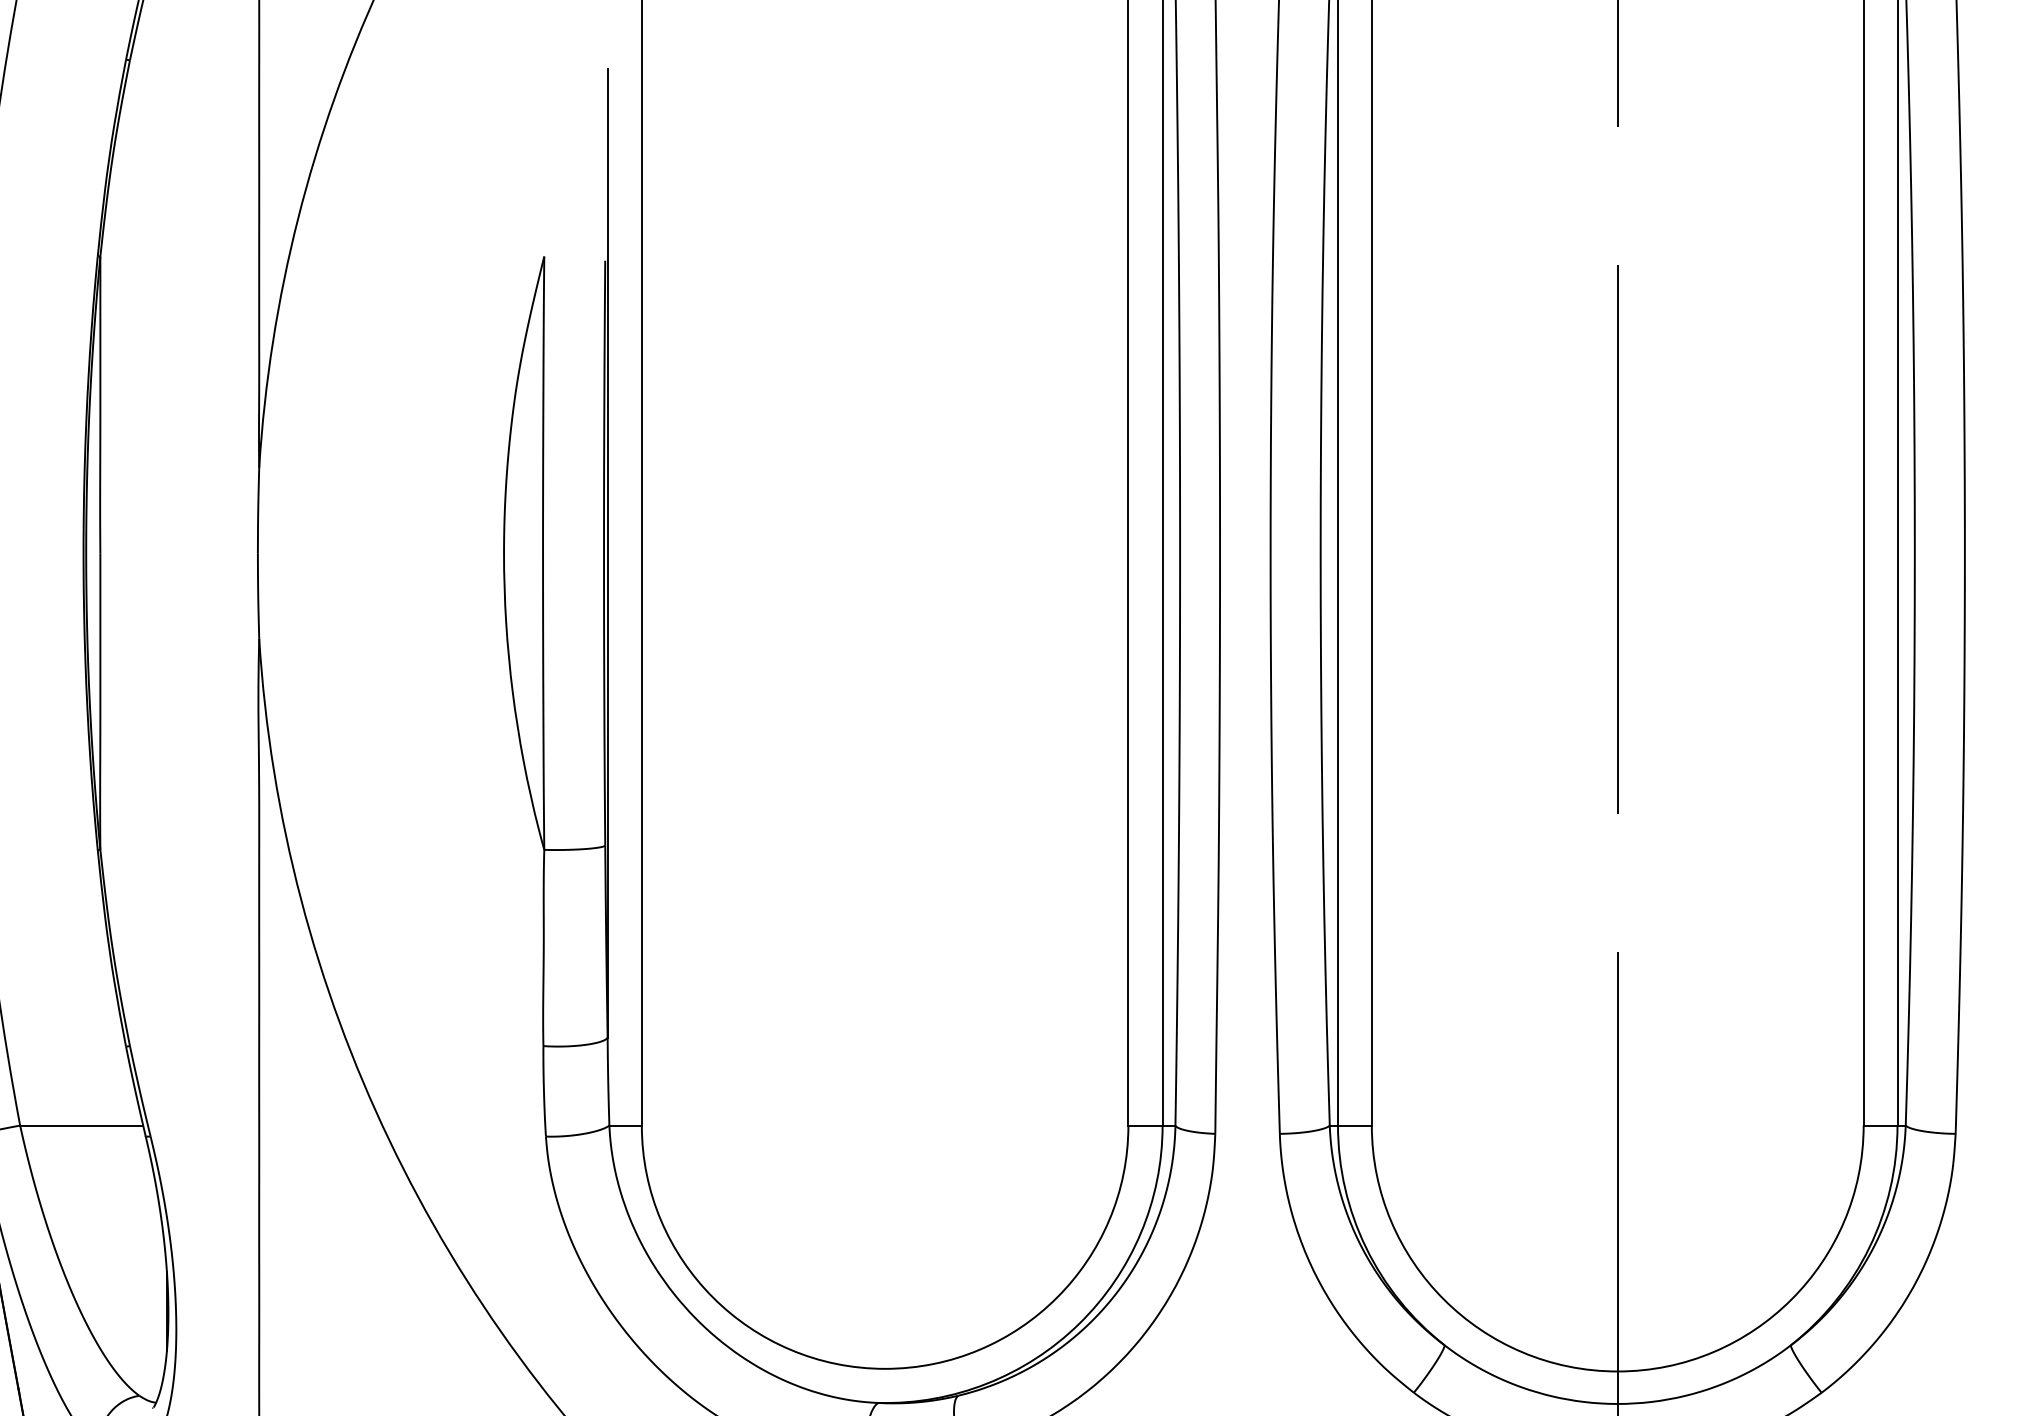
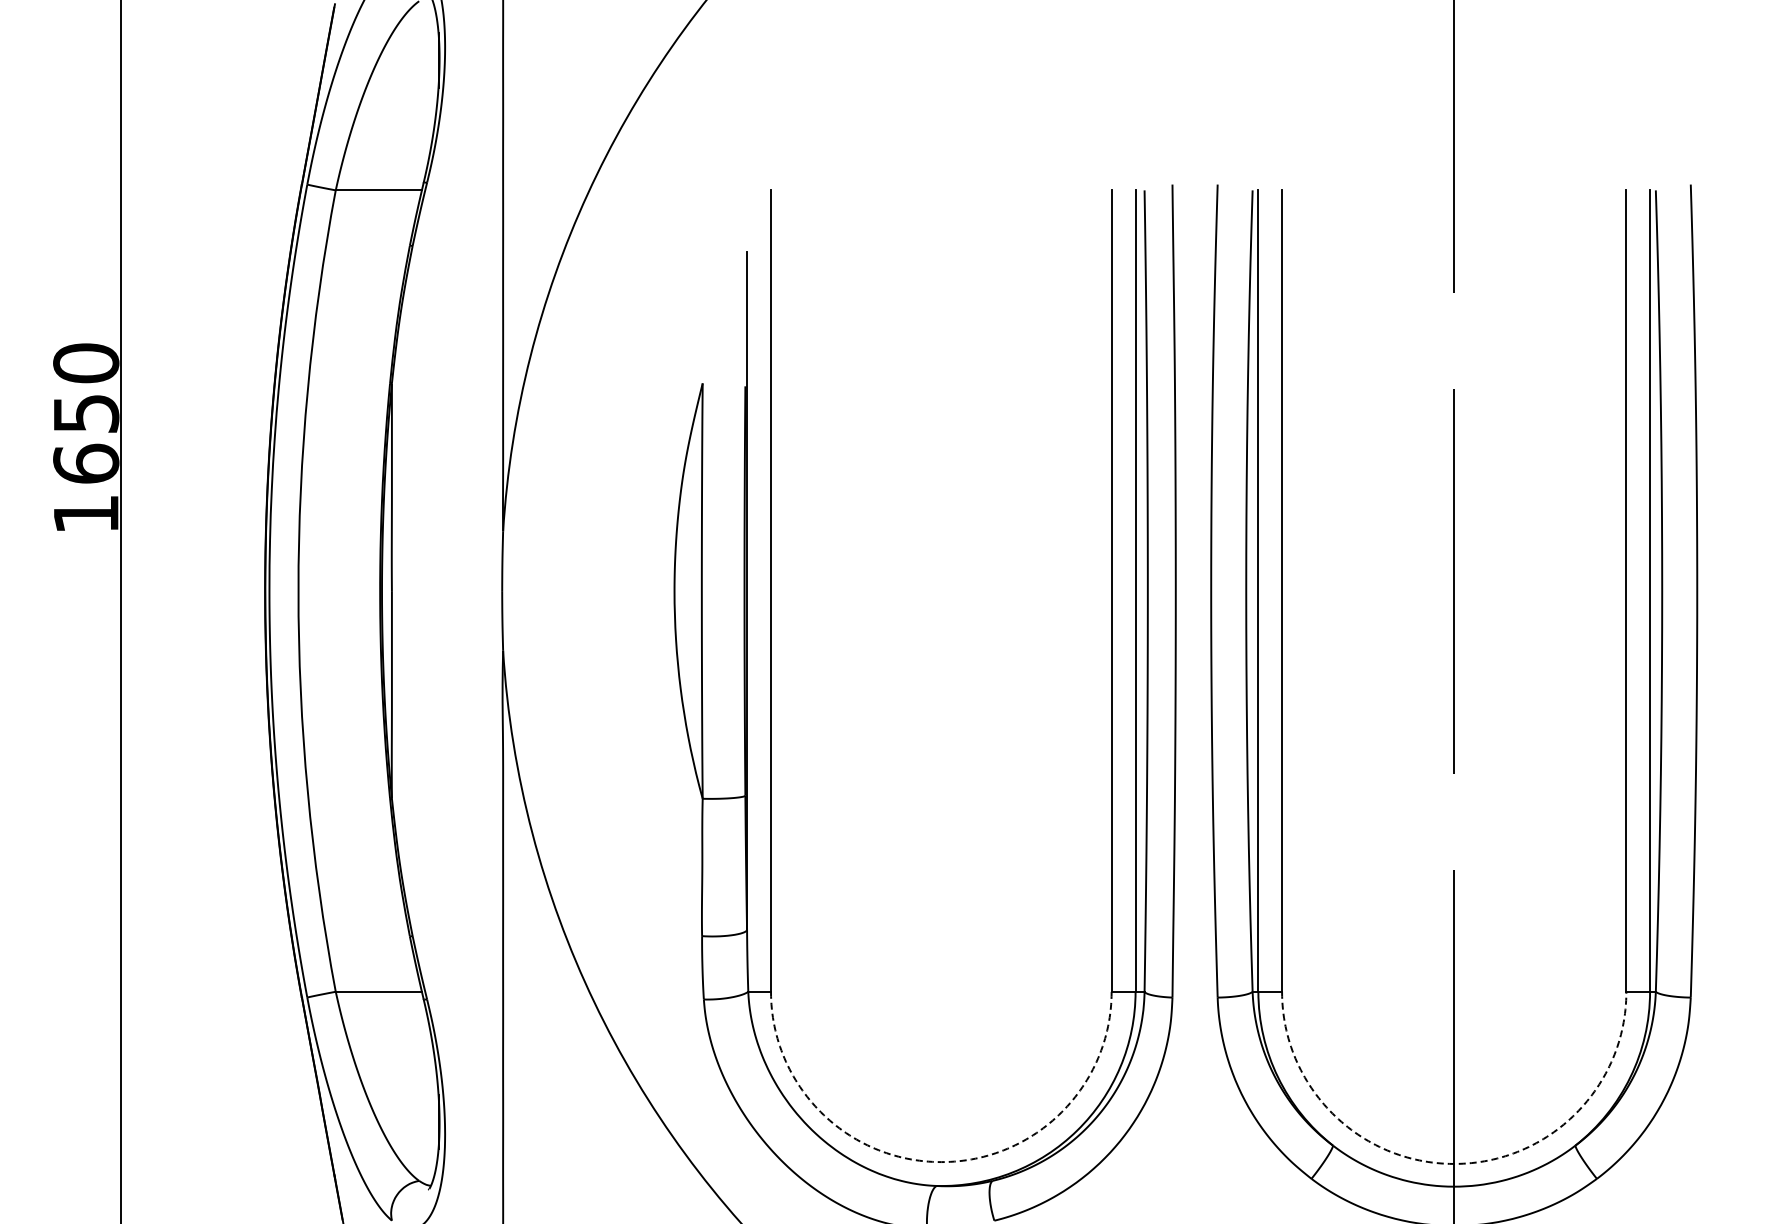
arc: (885, 1369) -> (941, 1162), solid -> dashed
arc: (1618, 1370) -> (1454, 1163), solid -> dashed

